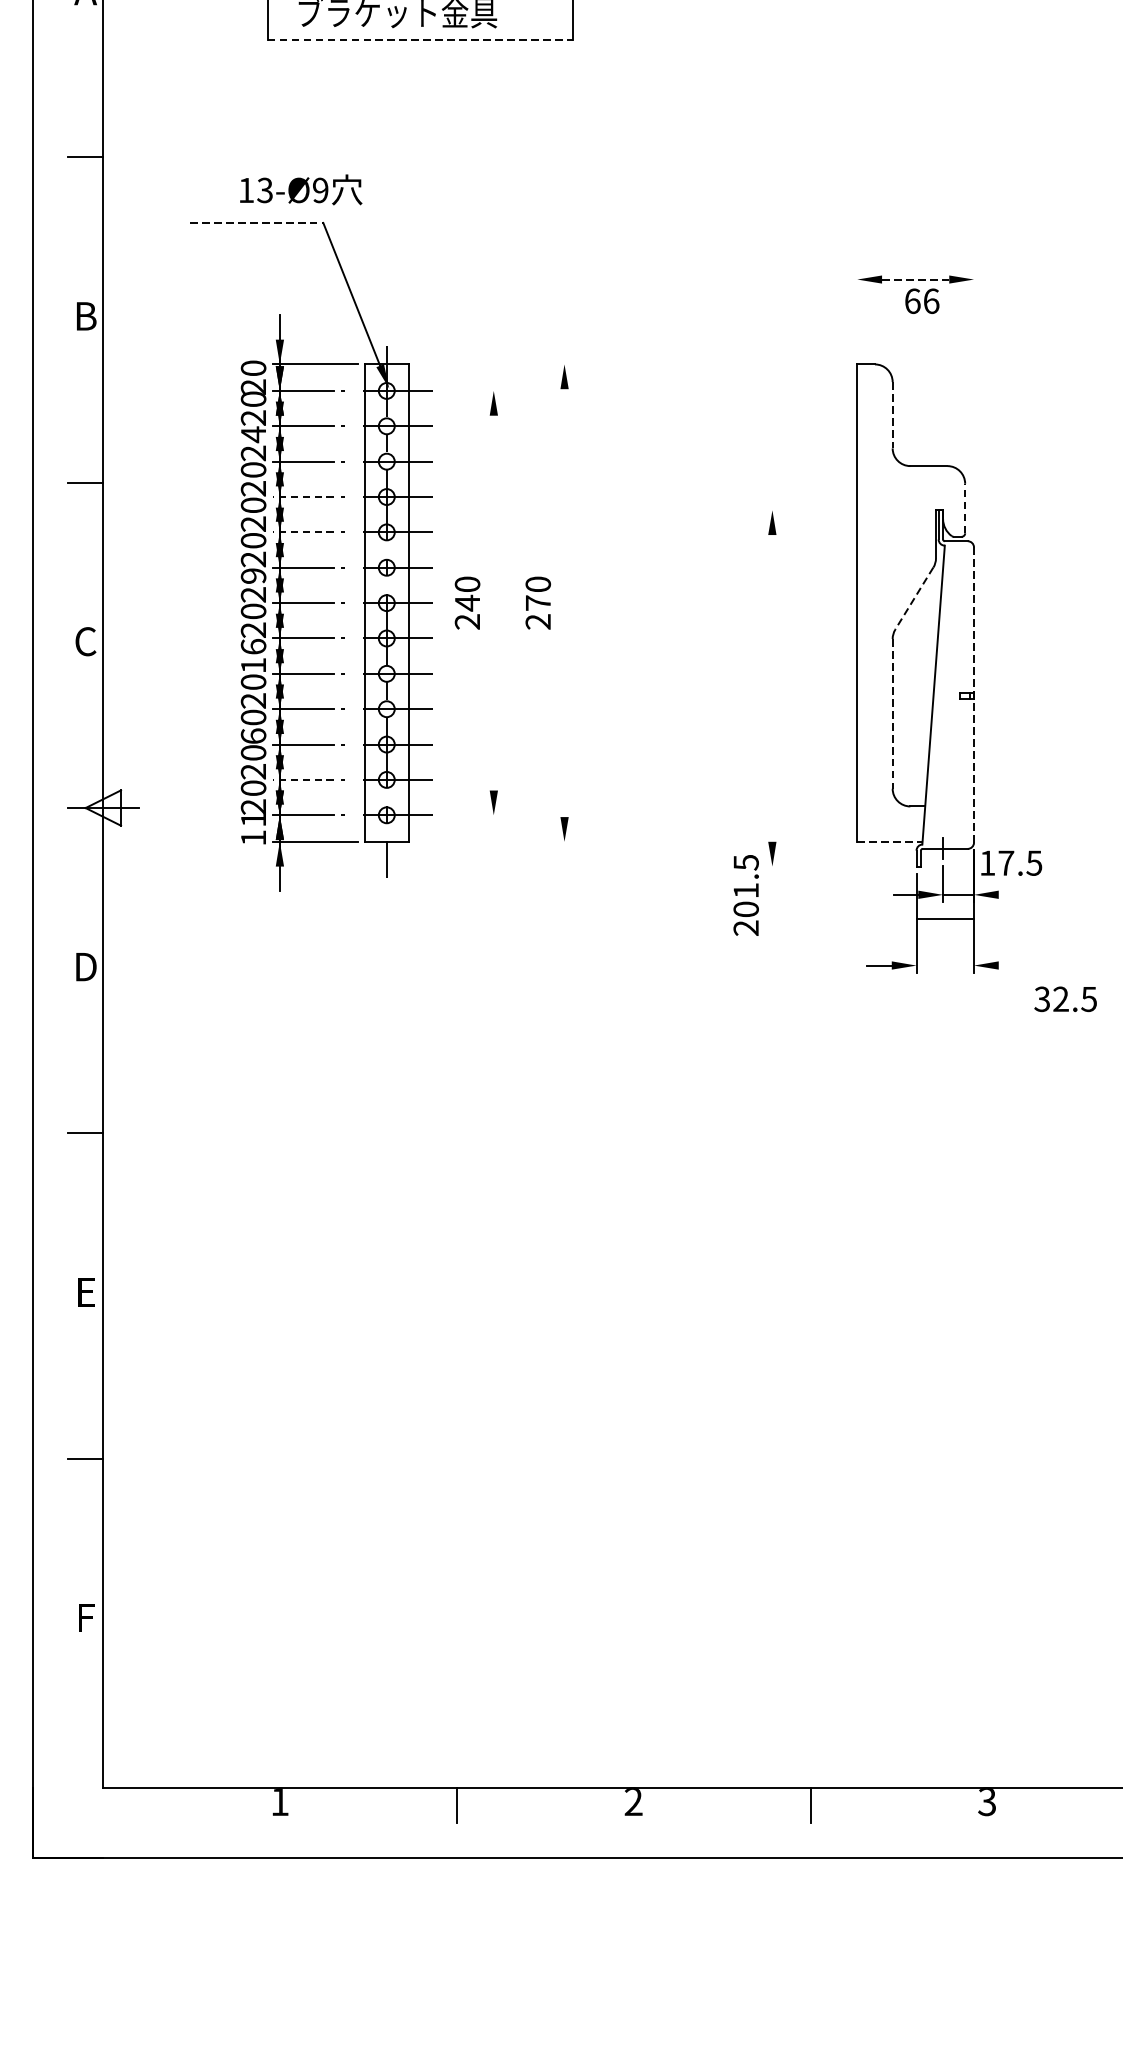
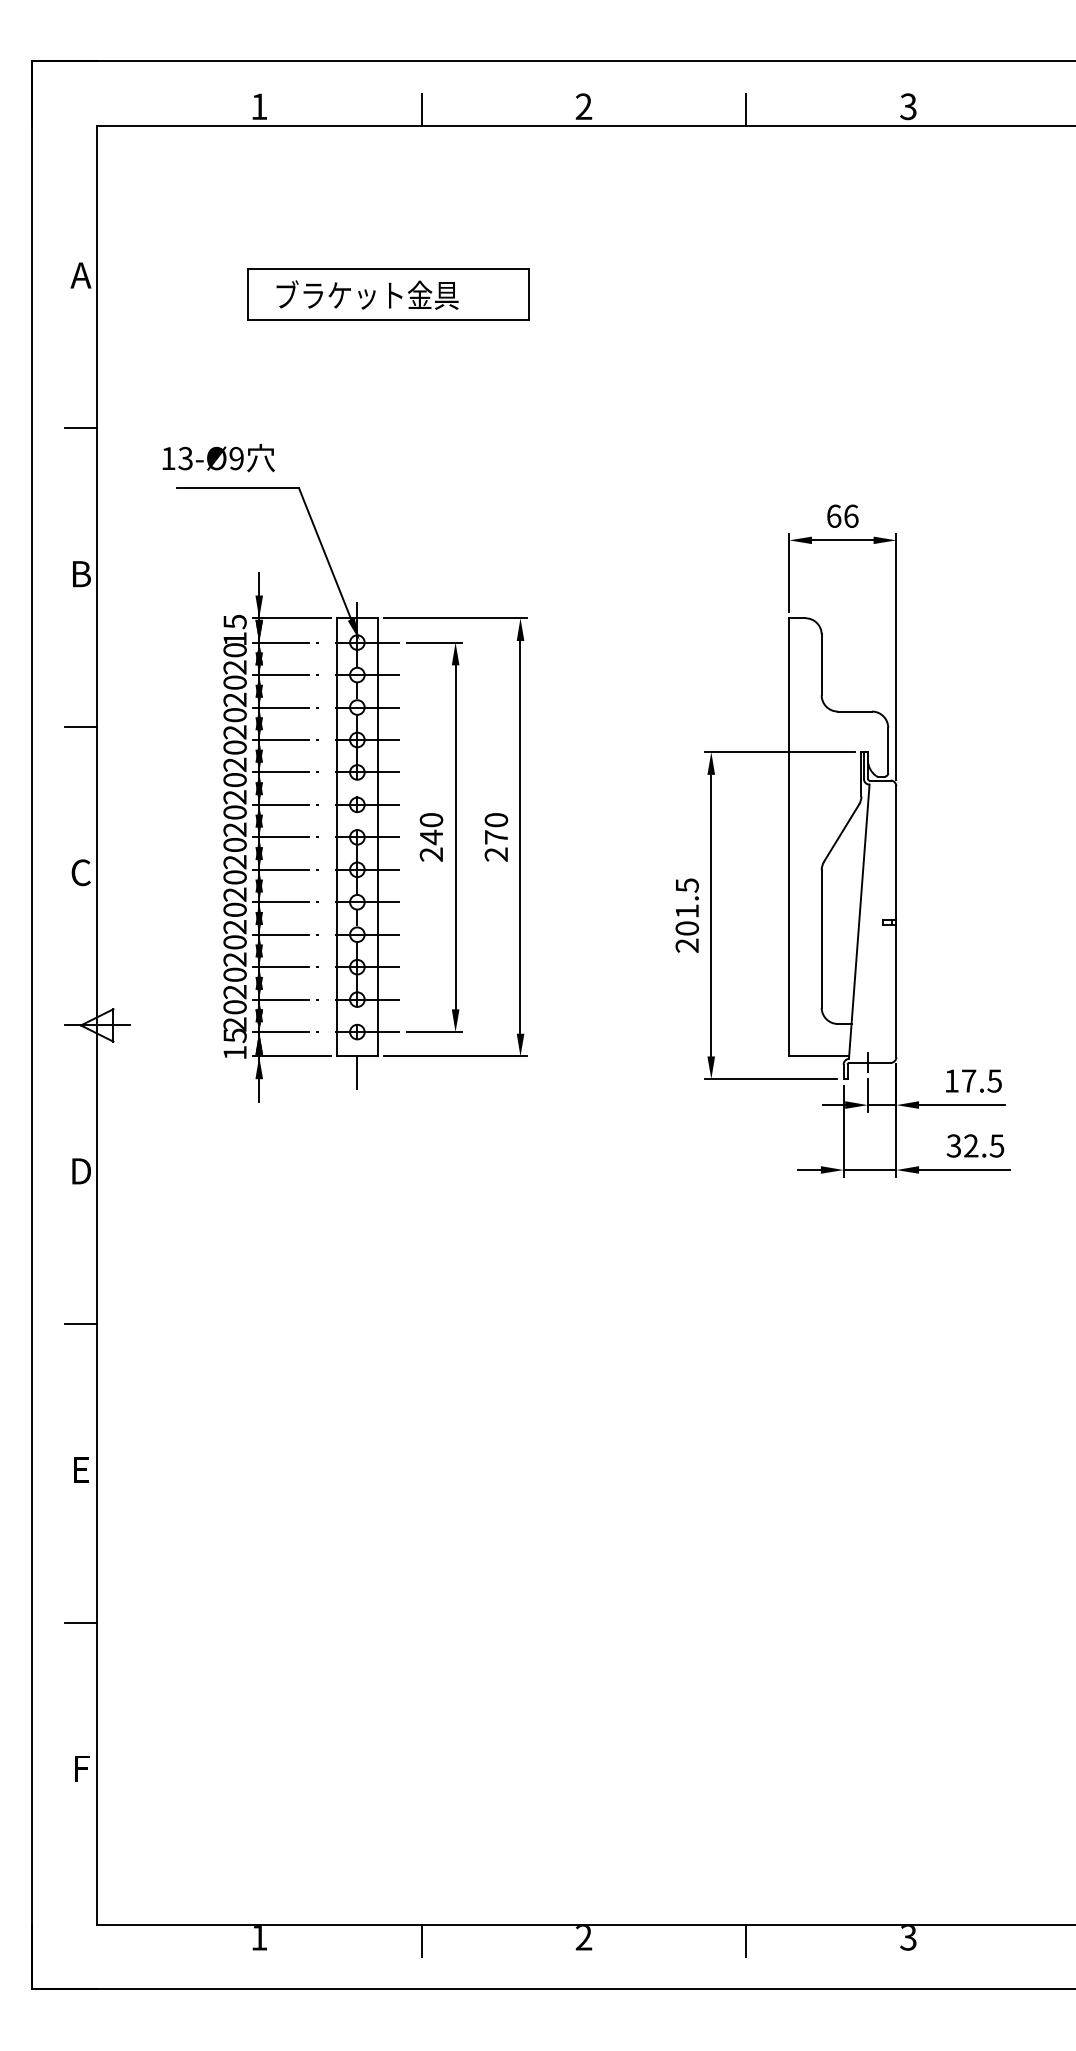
line: (420, 40) -> (388, 320), dashed -> solid
text: (300, 190) -> (218, 458), moved
line: (257, 223) -> (238, 488), dashed -> solid
line: (915, 279) -> (842, 540), dashed -> solid
text: (921, 300) -> (842, 515), moved
line: (857, 314) -> (789, 572), added
line: (493, 364) -> (455, 618), added
text: (252, 377) -> (234, 630), 20 -> 15
line: (470, 390) -> (434, 642), added
line: (974, 406) -> (896, 656), added
line: (892, 415) -> (821, 665), dashed -> solid
text: (252, 434) -> (234, 682), 24 -> 20
line: (303, 496) -> (280, 739), dashed -> solid
line: (965, 508) -> (888, 750), dashed -> solid
line: (846, 510) -> (779, 752), added
line: (303, 532) -> (280, 772), dashed -> solid
text: (252, 576) -> (234, 812), 29 -> 20
line: (914, 598) -> (841, 833), dashed -> solid
line: (564, 602) -> (520, 836), added
line: (493, 603) -> (455, 837), added
text: (252, 655) -> (234, 885), 16 -> 20
line: (772, 688) -> (711, 915), added
line: (974, 694) -> (896, 921), dashed -> solid
line: (892, 714) -> (821, 939), dashed -> solid
text: (252, 736) -> (234, 959), 60 -> 20
line: (303, 779) -> (280, 999), dashed -> solid
line: (470, 815) -> (434, 1032), added
text: (252, 818) -> (234, 1035), 11 -> 15
line: (493, 841) -> (455, 1056), added
line: (890, 841) -> (819, 1056), dashed -> solid
text: (1011, 862) -> (973, 1080), moved
line: (836, 866) -> (770, 1079), added
text: (745, 895) -> (686, 915), moved
line: (1046, 895) -> (962, 1105), added
line: (944, 919) -> (869, 1170), moved
line: (1048, 966) -> (964, 1170), added
text: (1065, 998) -> (975, 1145), moved

